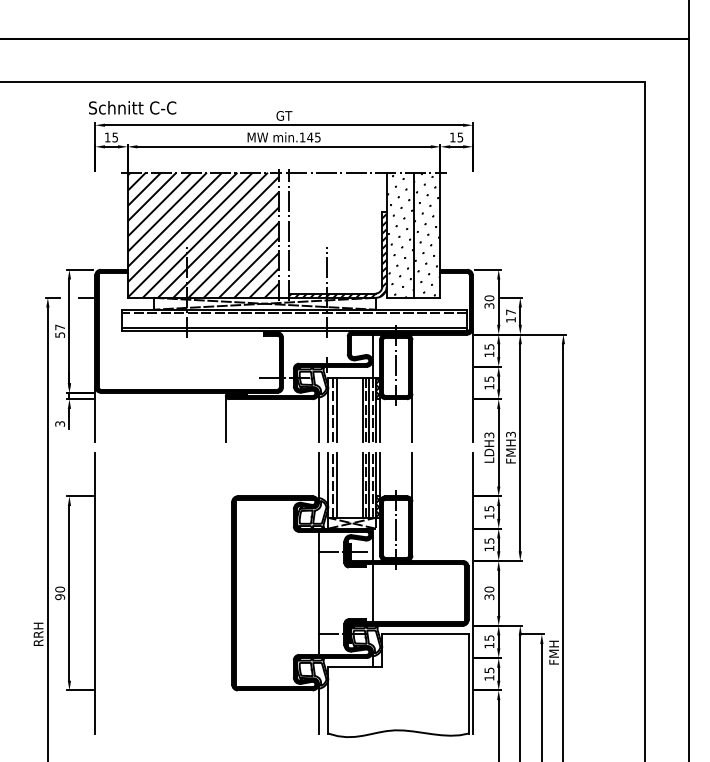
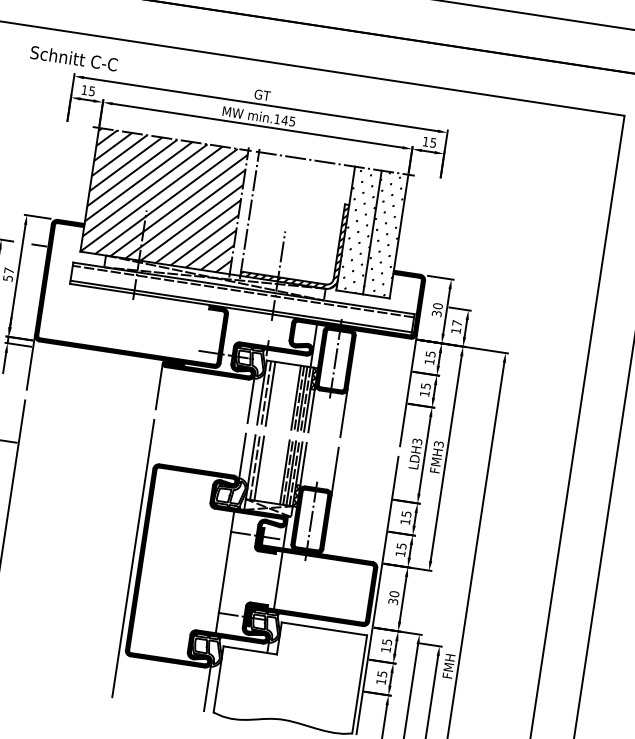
text: (132, 107) -> (74, 58), moved
line: (225, 593) -> (132, 558), added

